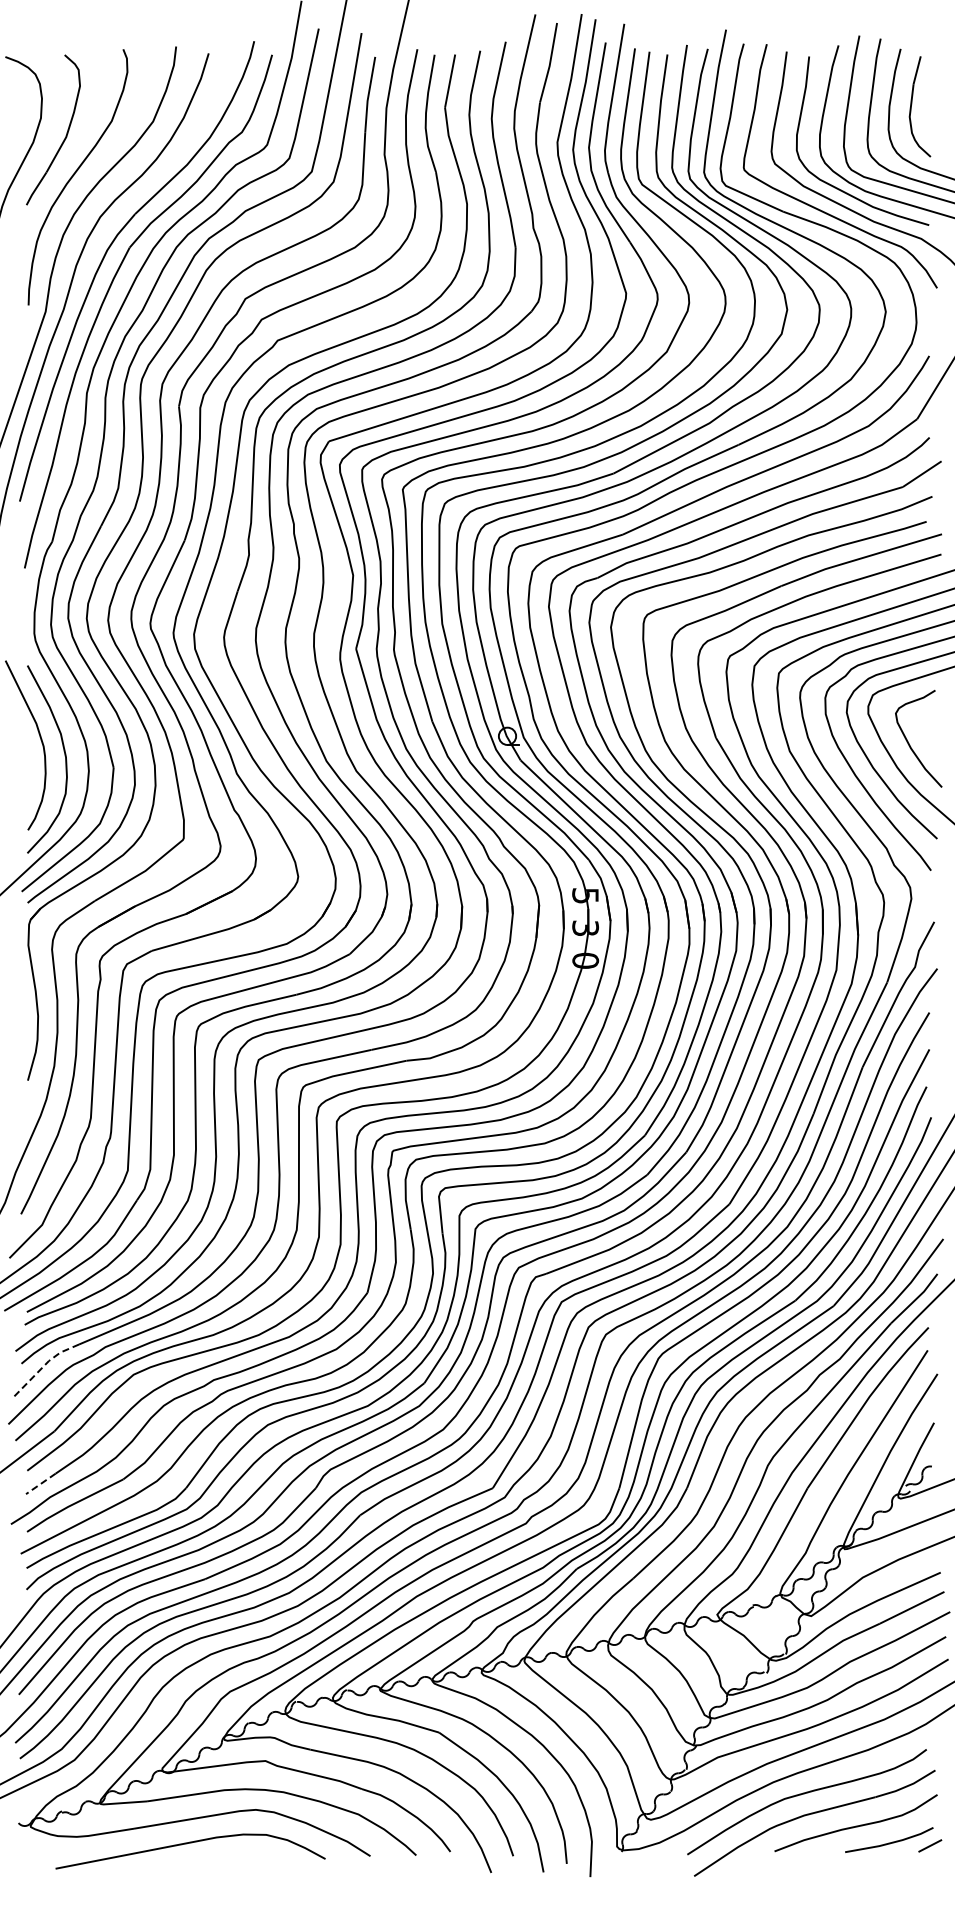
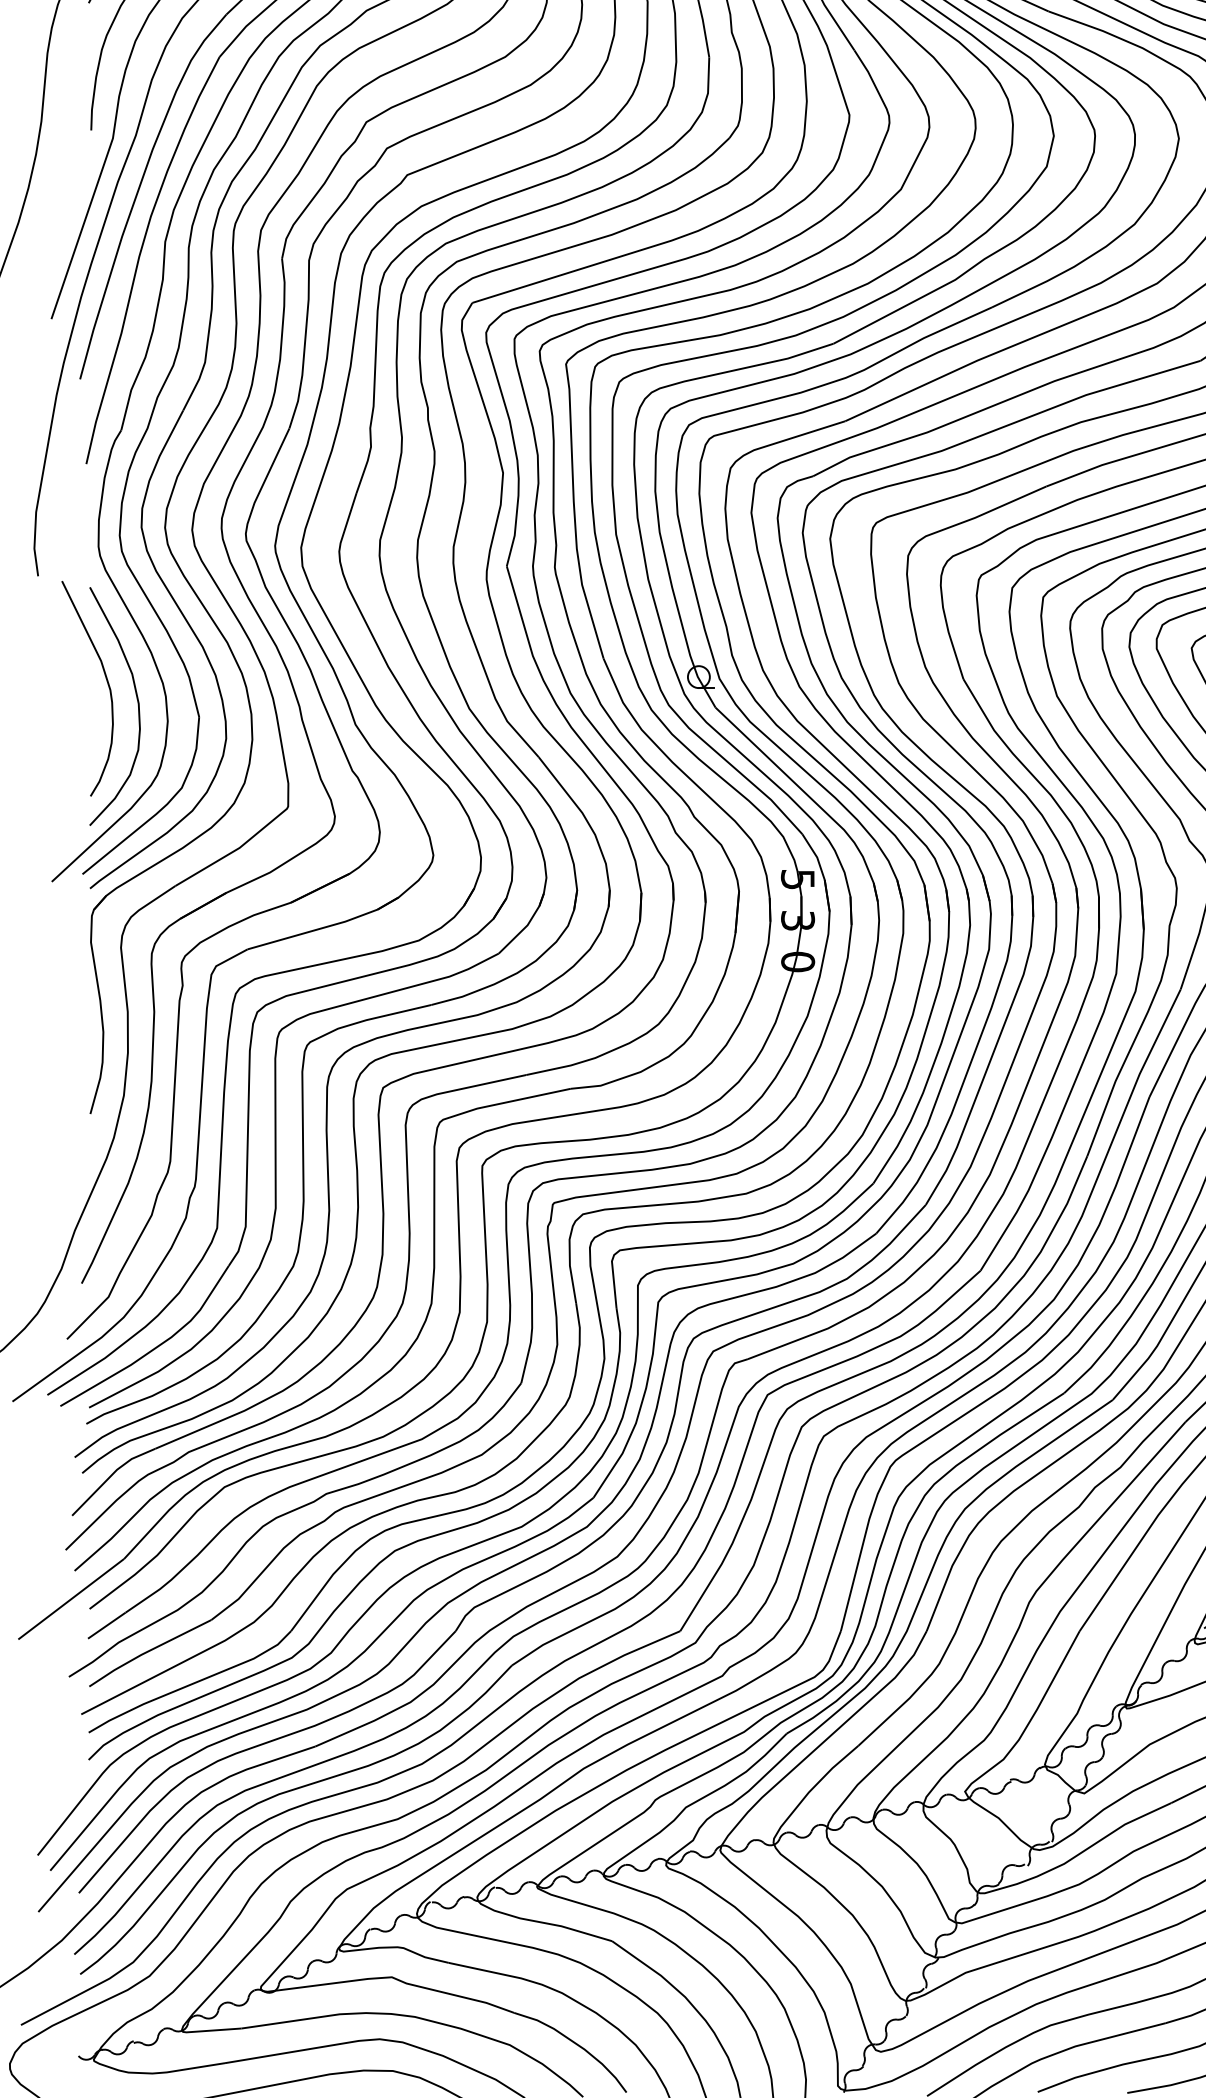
line: (44, 1365) -> (111, 1475), dashed -> solid
line: (40, 1484) -> (106, 1626), dashed -> solid

